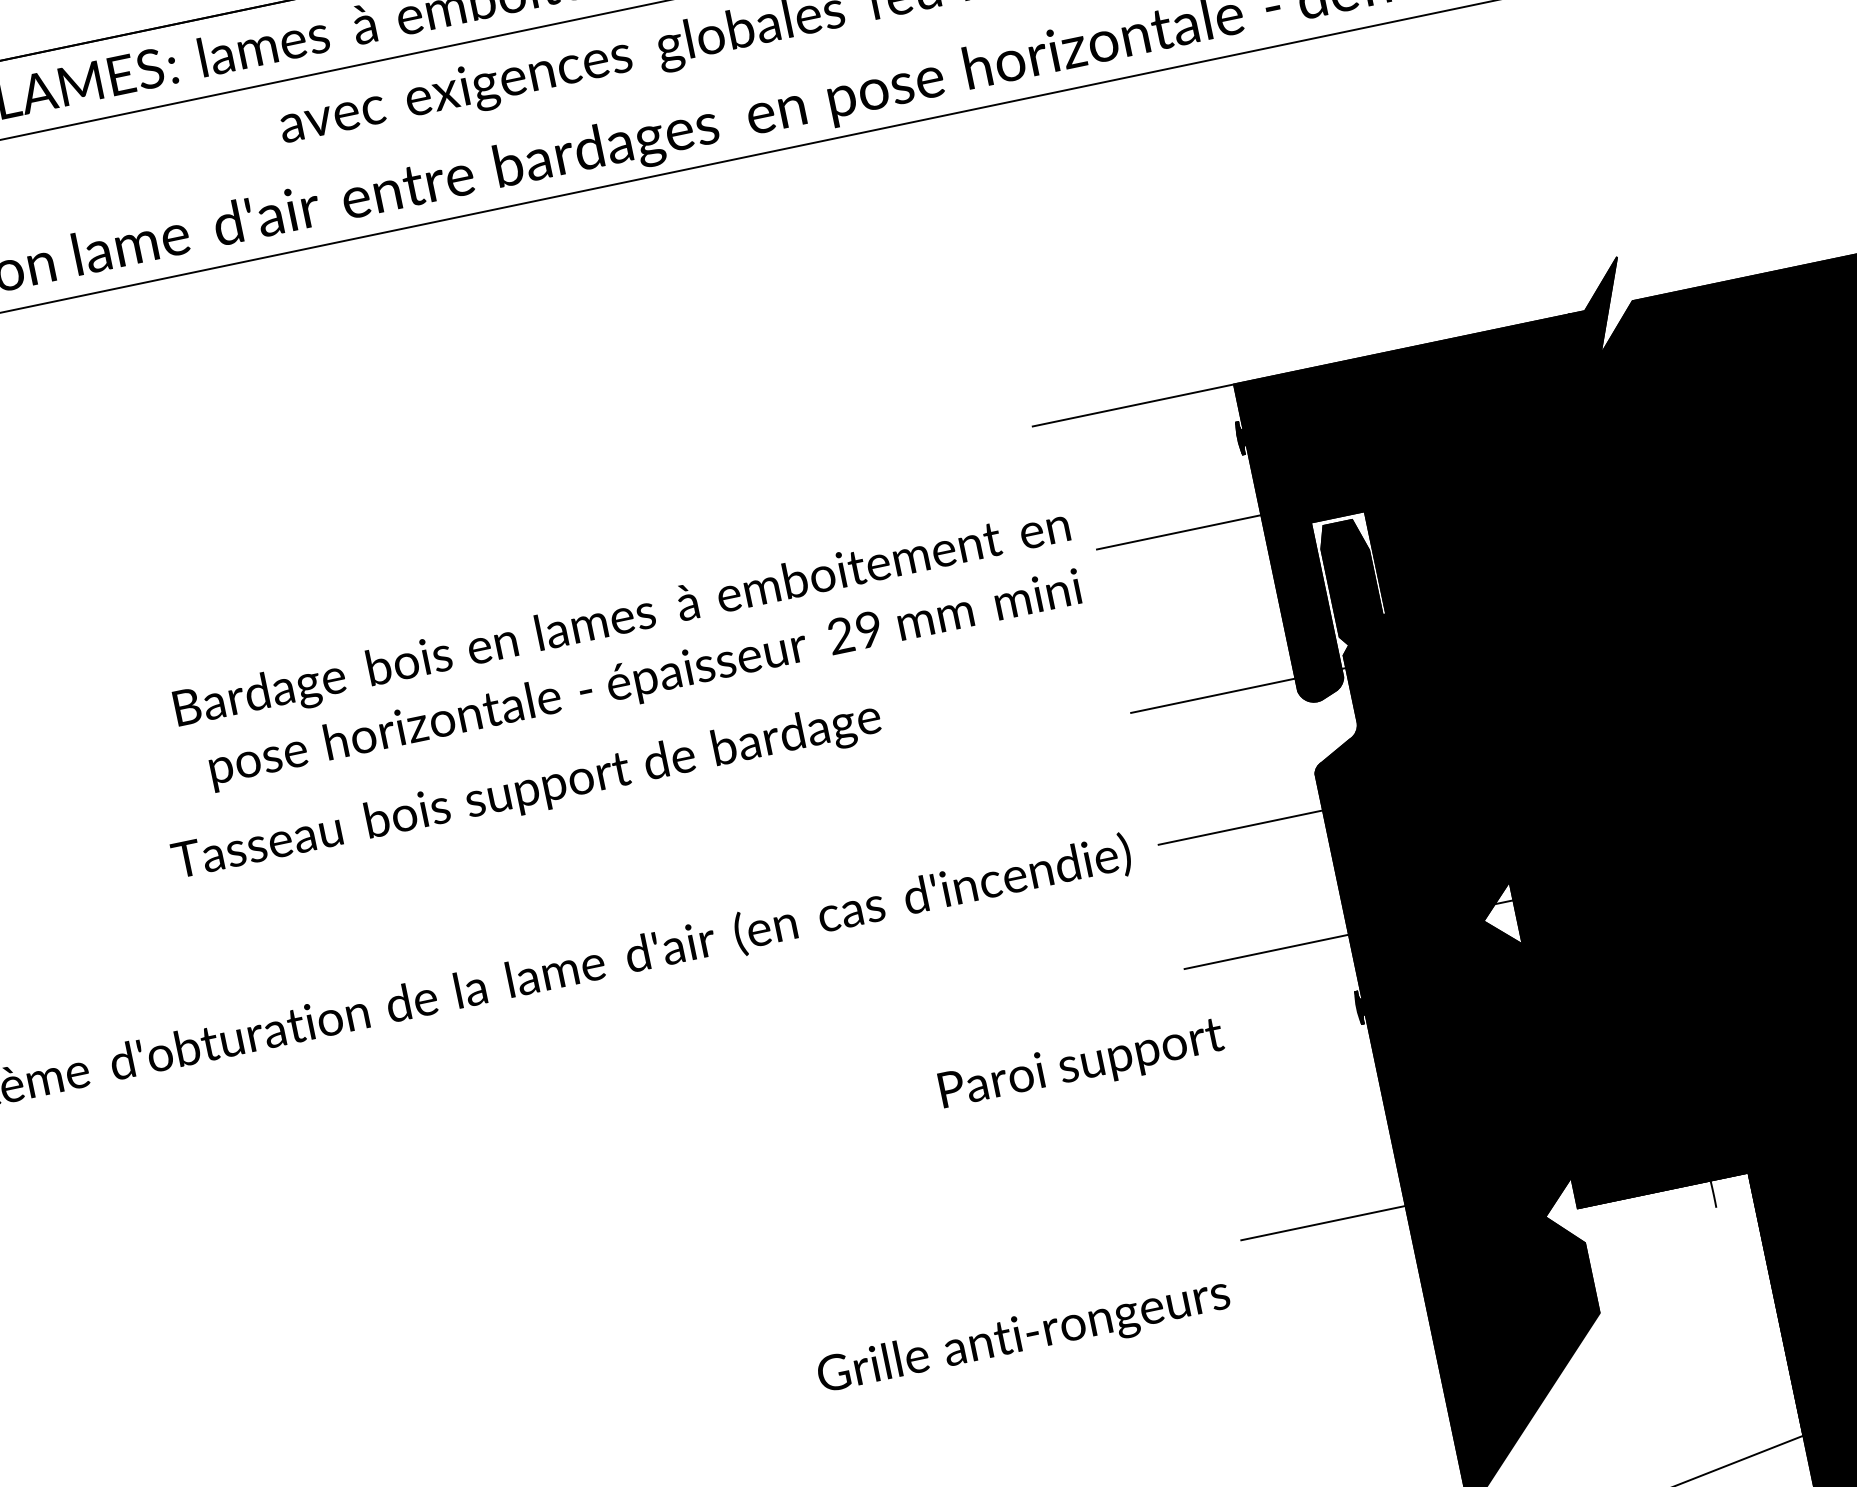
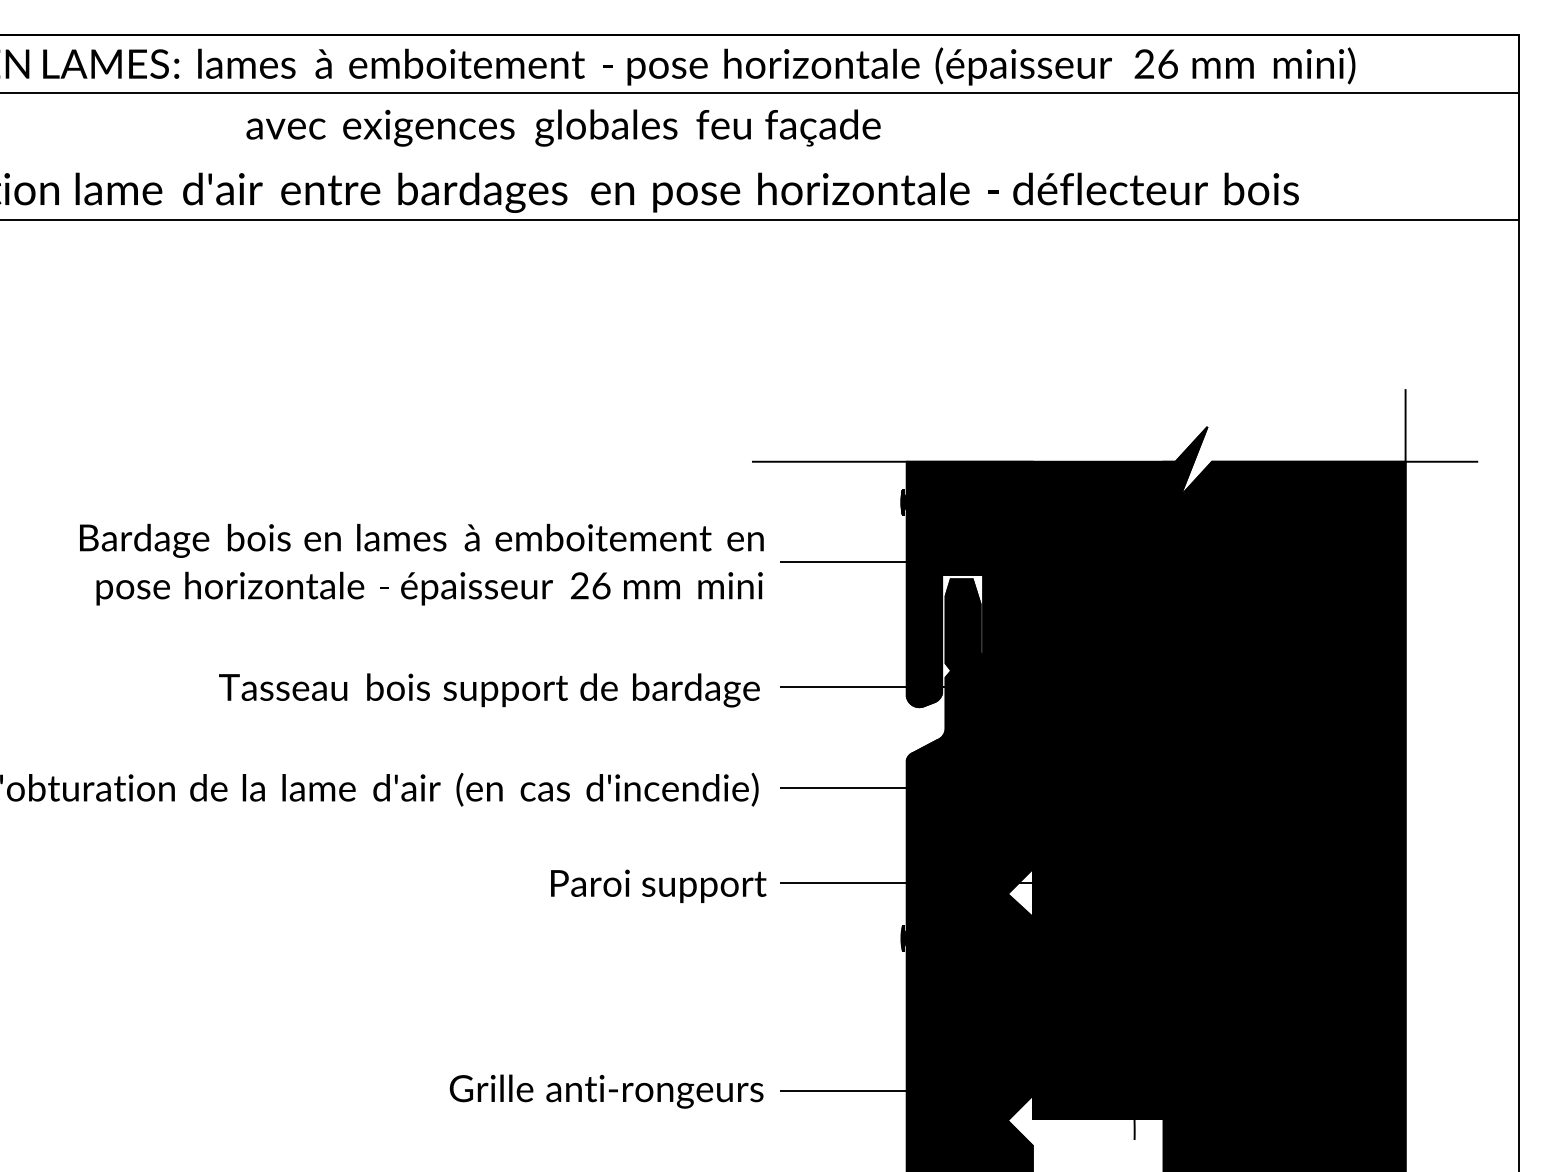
text: (869, 629) -> (601, 585), 29 -> 26
text: (527, 791) -> (489, 690), moved
text: (1081, 1064) -> (658, 885), moved
text: (1023, 1336) -> (606, 1091), moved

